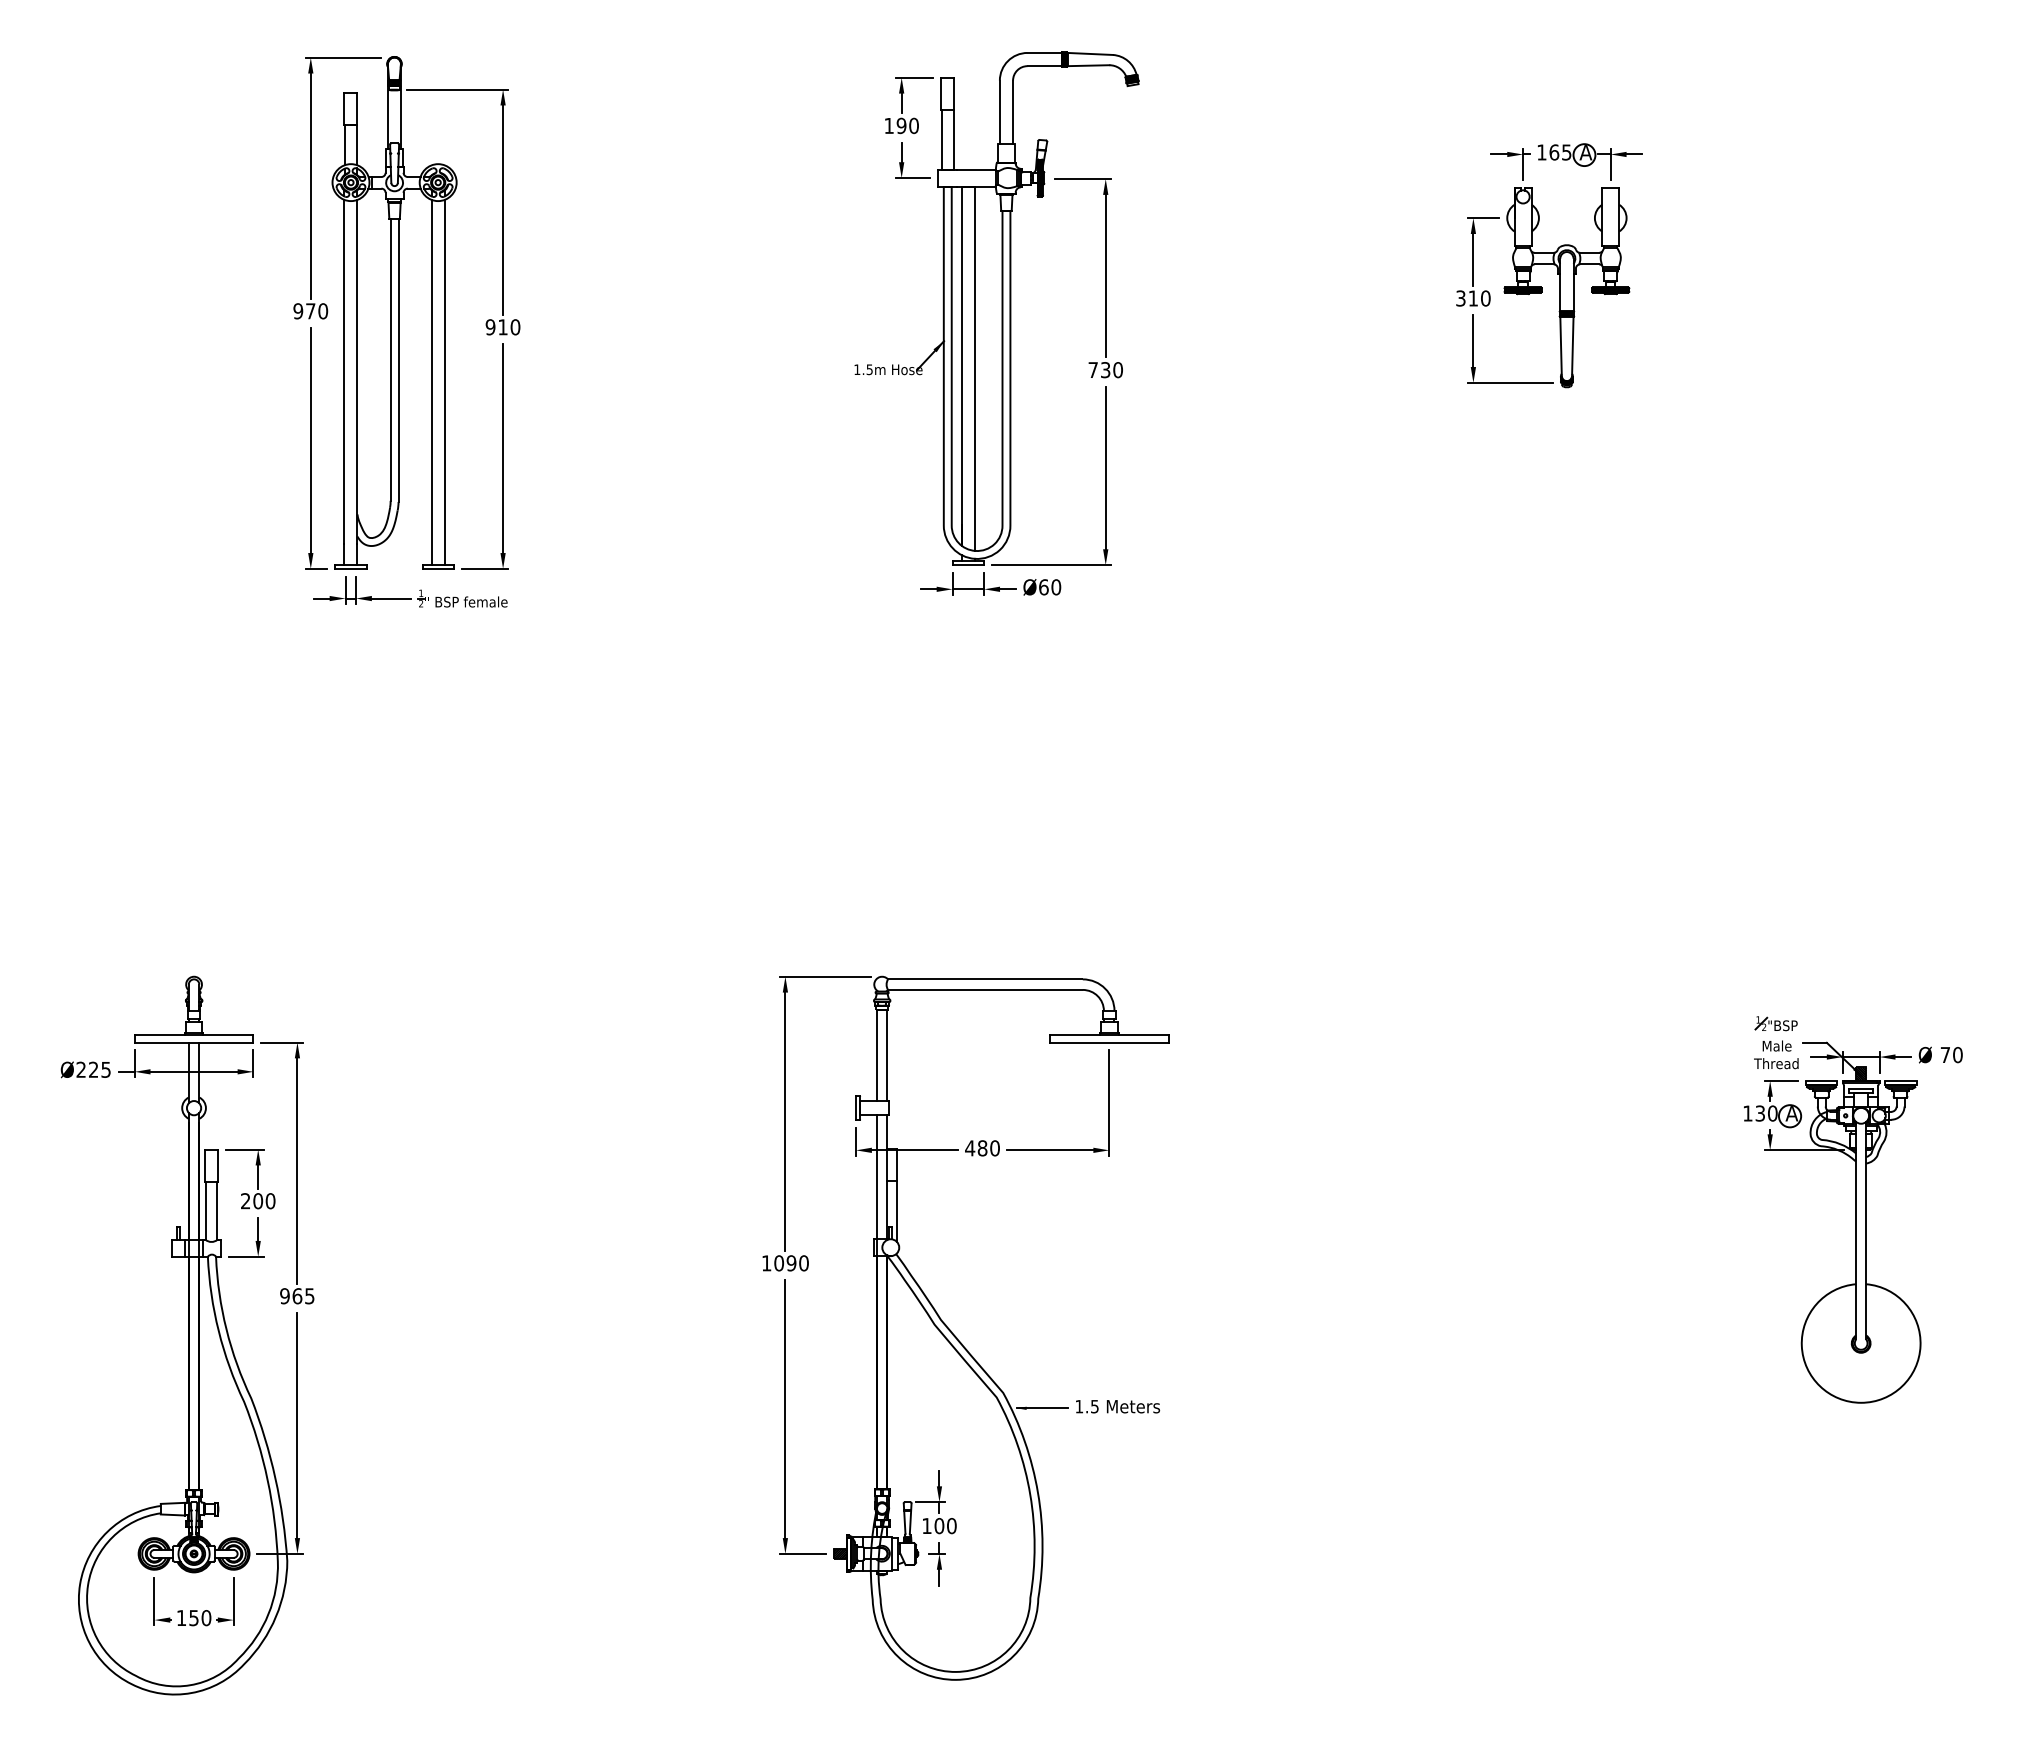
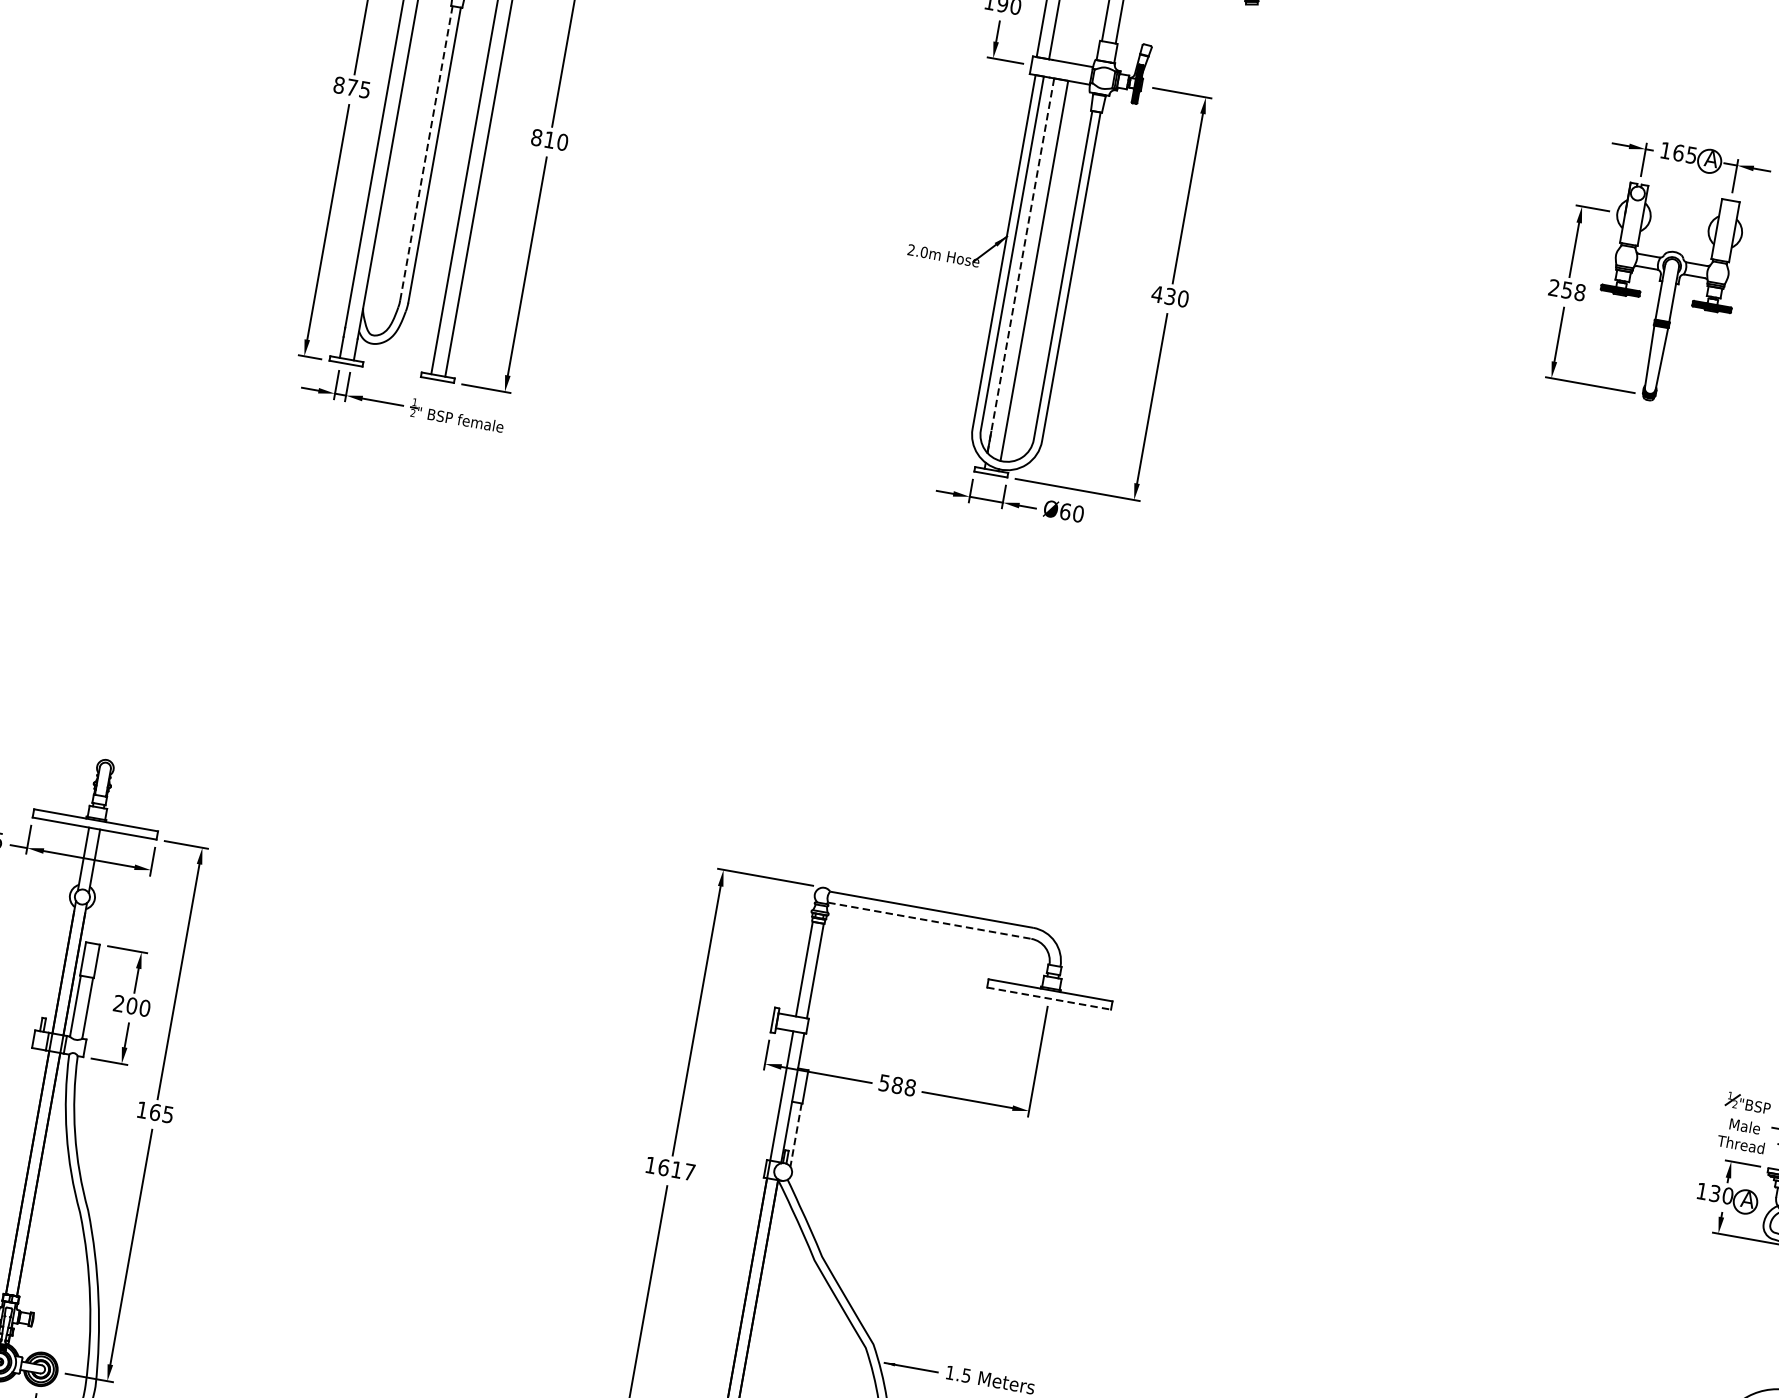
text: (1473, 298) -> (1567, 290), 310 -> 258
text: (310, 311) -> (351, 87), 970 -> 875
text: (490, 327) -> (536, 137), 910 -> 810
line: (390, 359) -> (426, 152), solid -> dashed
line: (961, 366) -> (1020, 266), solid -> dashed
text: (863, 369) -> (917, 251), 1.5m -> 2.0m
text: (1093, 369) -> (1157, 293), 730 -> 430
line: (986, 989) -> (930, 920), solid -> dashed
line: (1109, 1042) -> (1049, 998), solid -> dashed
text: (982, 1148) -> (897, 1085), 480 -> 588
line: (896, 1211) -> (795, 1135), solid -> dashed
text: (791, 1263) -> (676, 1170), 1090 -> 1617
text: (284, 1296) -> (141, 1110), 965 -> 165

